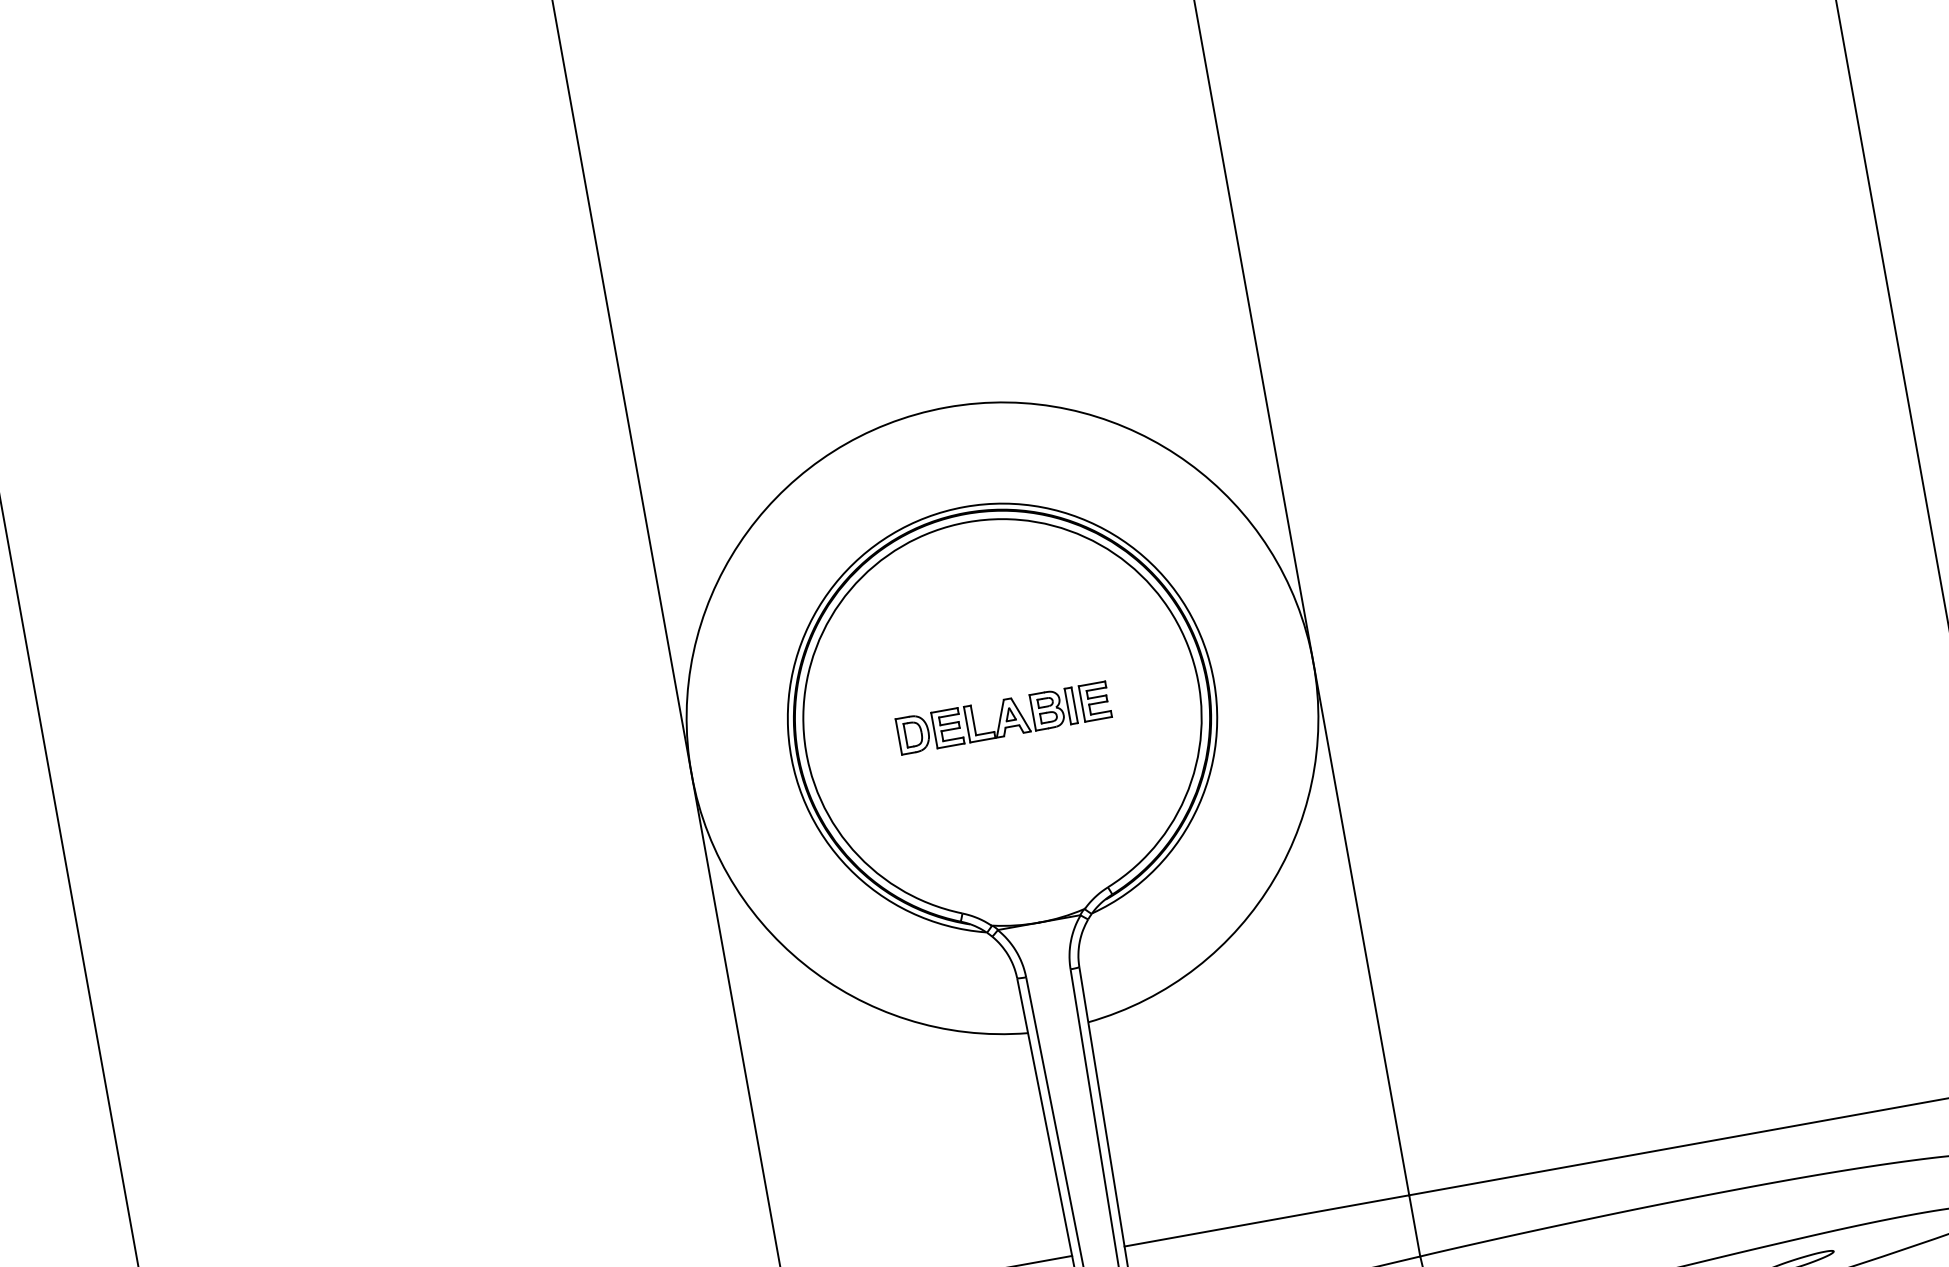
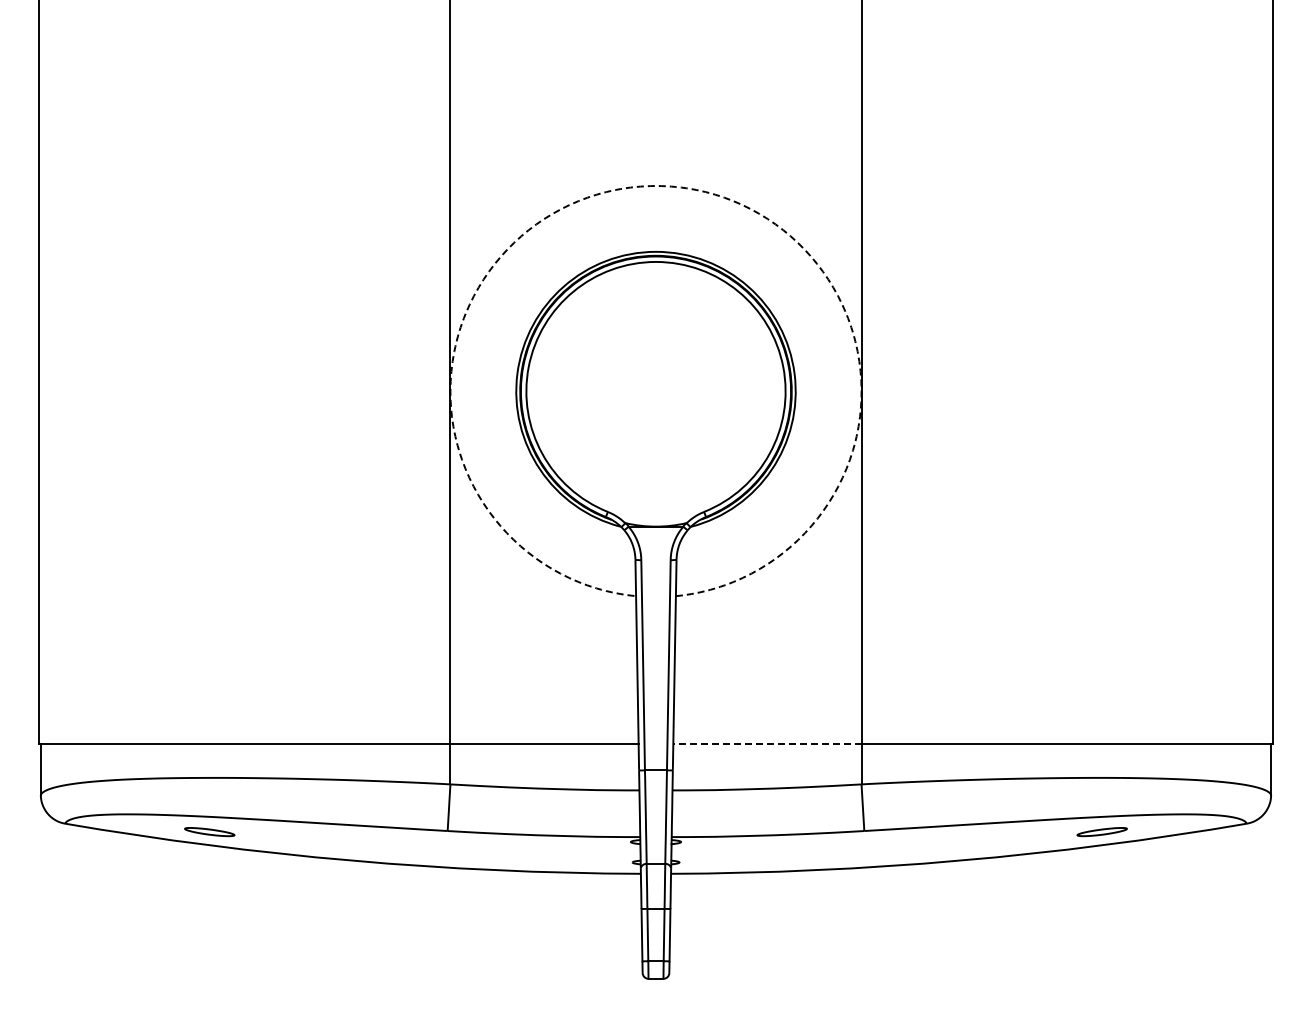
arc: (947, 408) -> (656, 186), solid -> dashed
part: (1003, 718) -> (656, 391), removed
line: (1265, 1220) -> (766, 743), solid -> dashed

